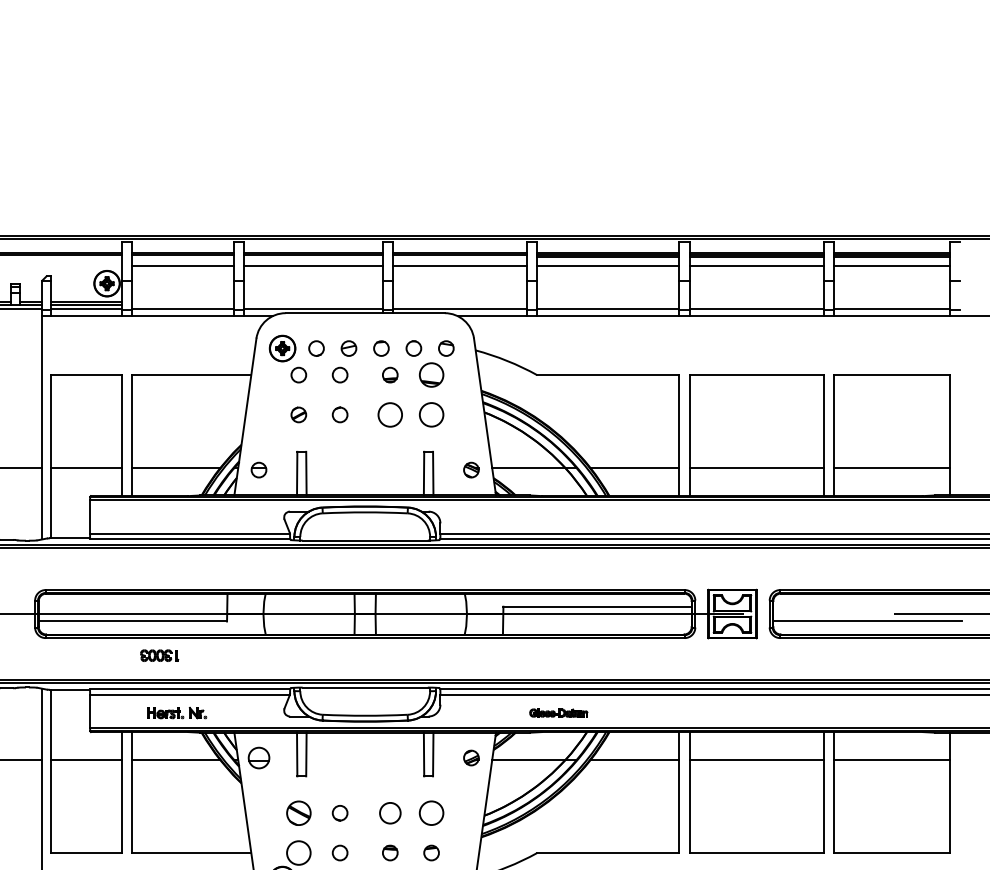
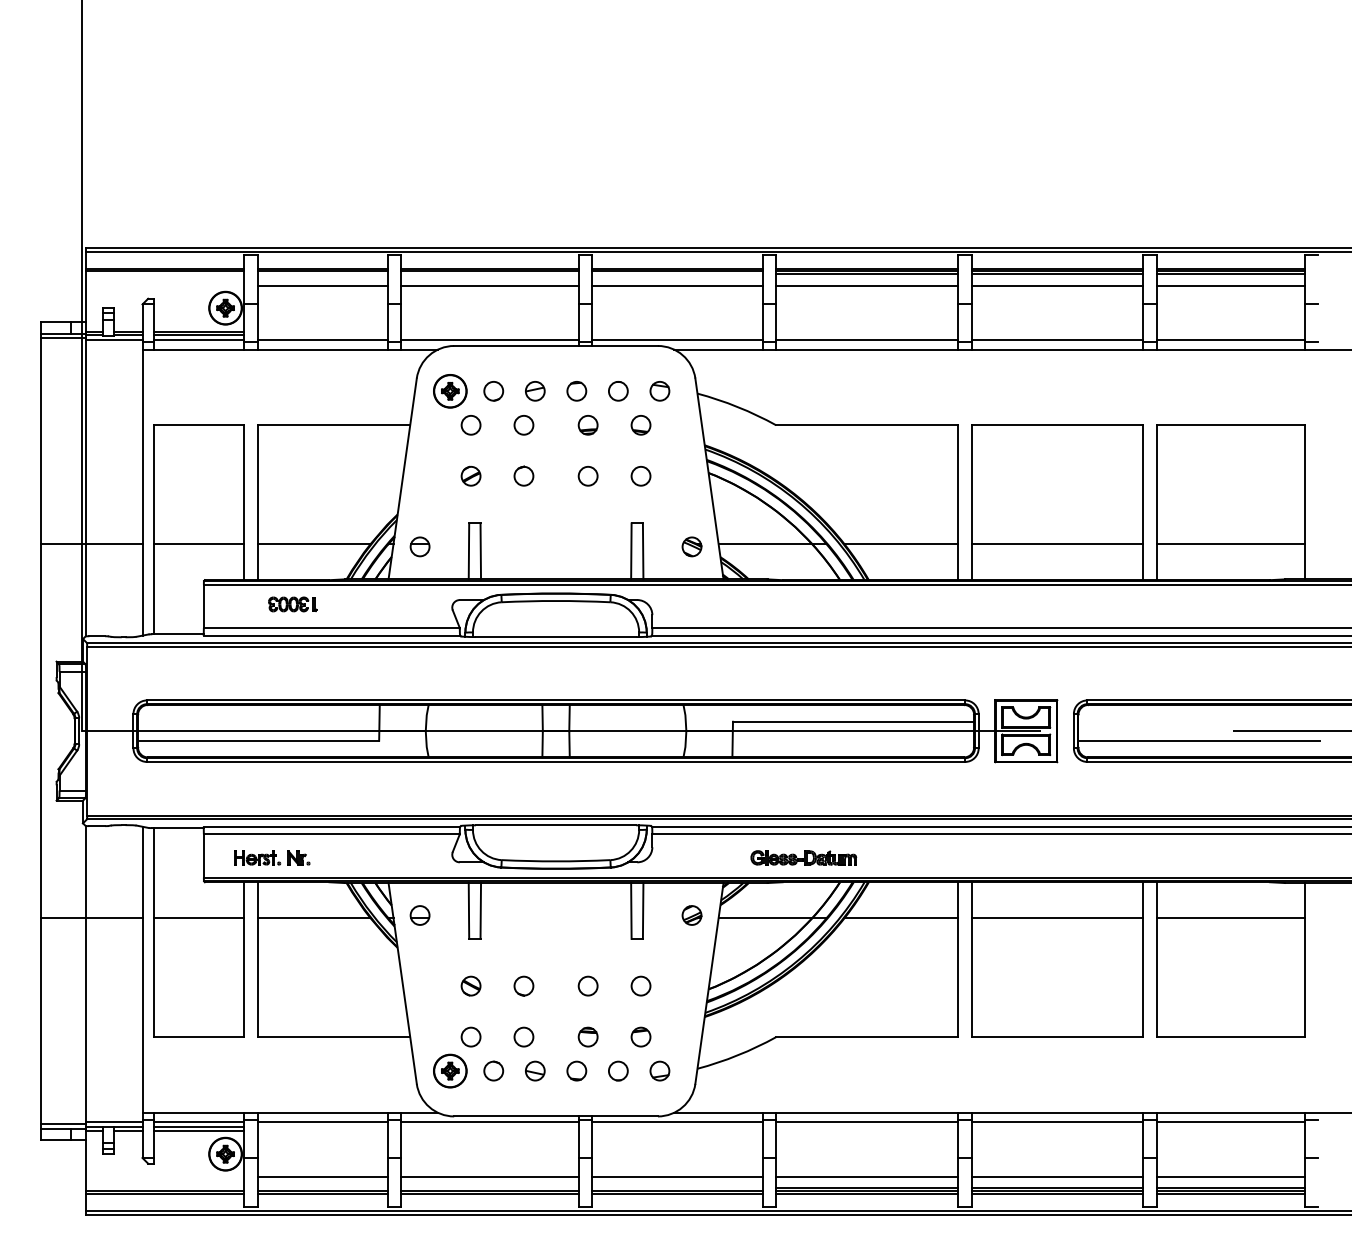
part: (431, 375) -> (640, 425), size x0.62
circle: (389, 414) -> (587, 475), size x0.62
circle: (431, 415) -> (640, 476), size x0.62
part: (159, 655) -> (292, 604), moved
part: (177, 712) -> (272, 857), moved
part: (558, 712) -> (803, 857), size x1.43
part: (258, 758) -> (419, 915), size x0.71
part: (298, 812) -> (470, 985), size x0.62
circle: (389, 812) -> (587, 985), size x0.71
circle: (431, 812) -> (640, 985), size x0.62
circle: (298, 852) -> (470, 1036), size x0.62

